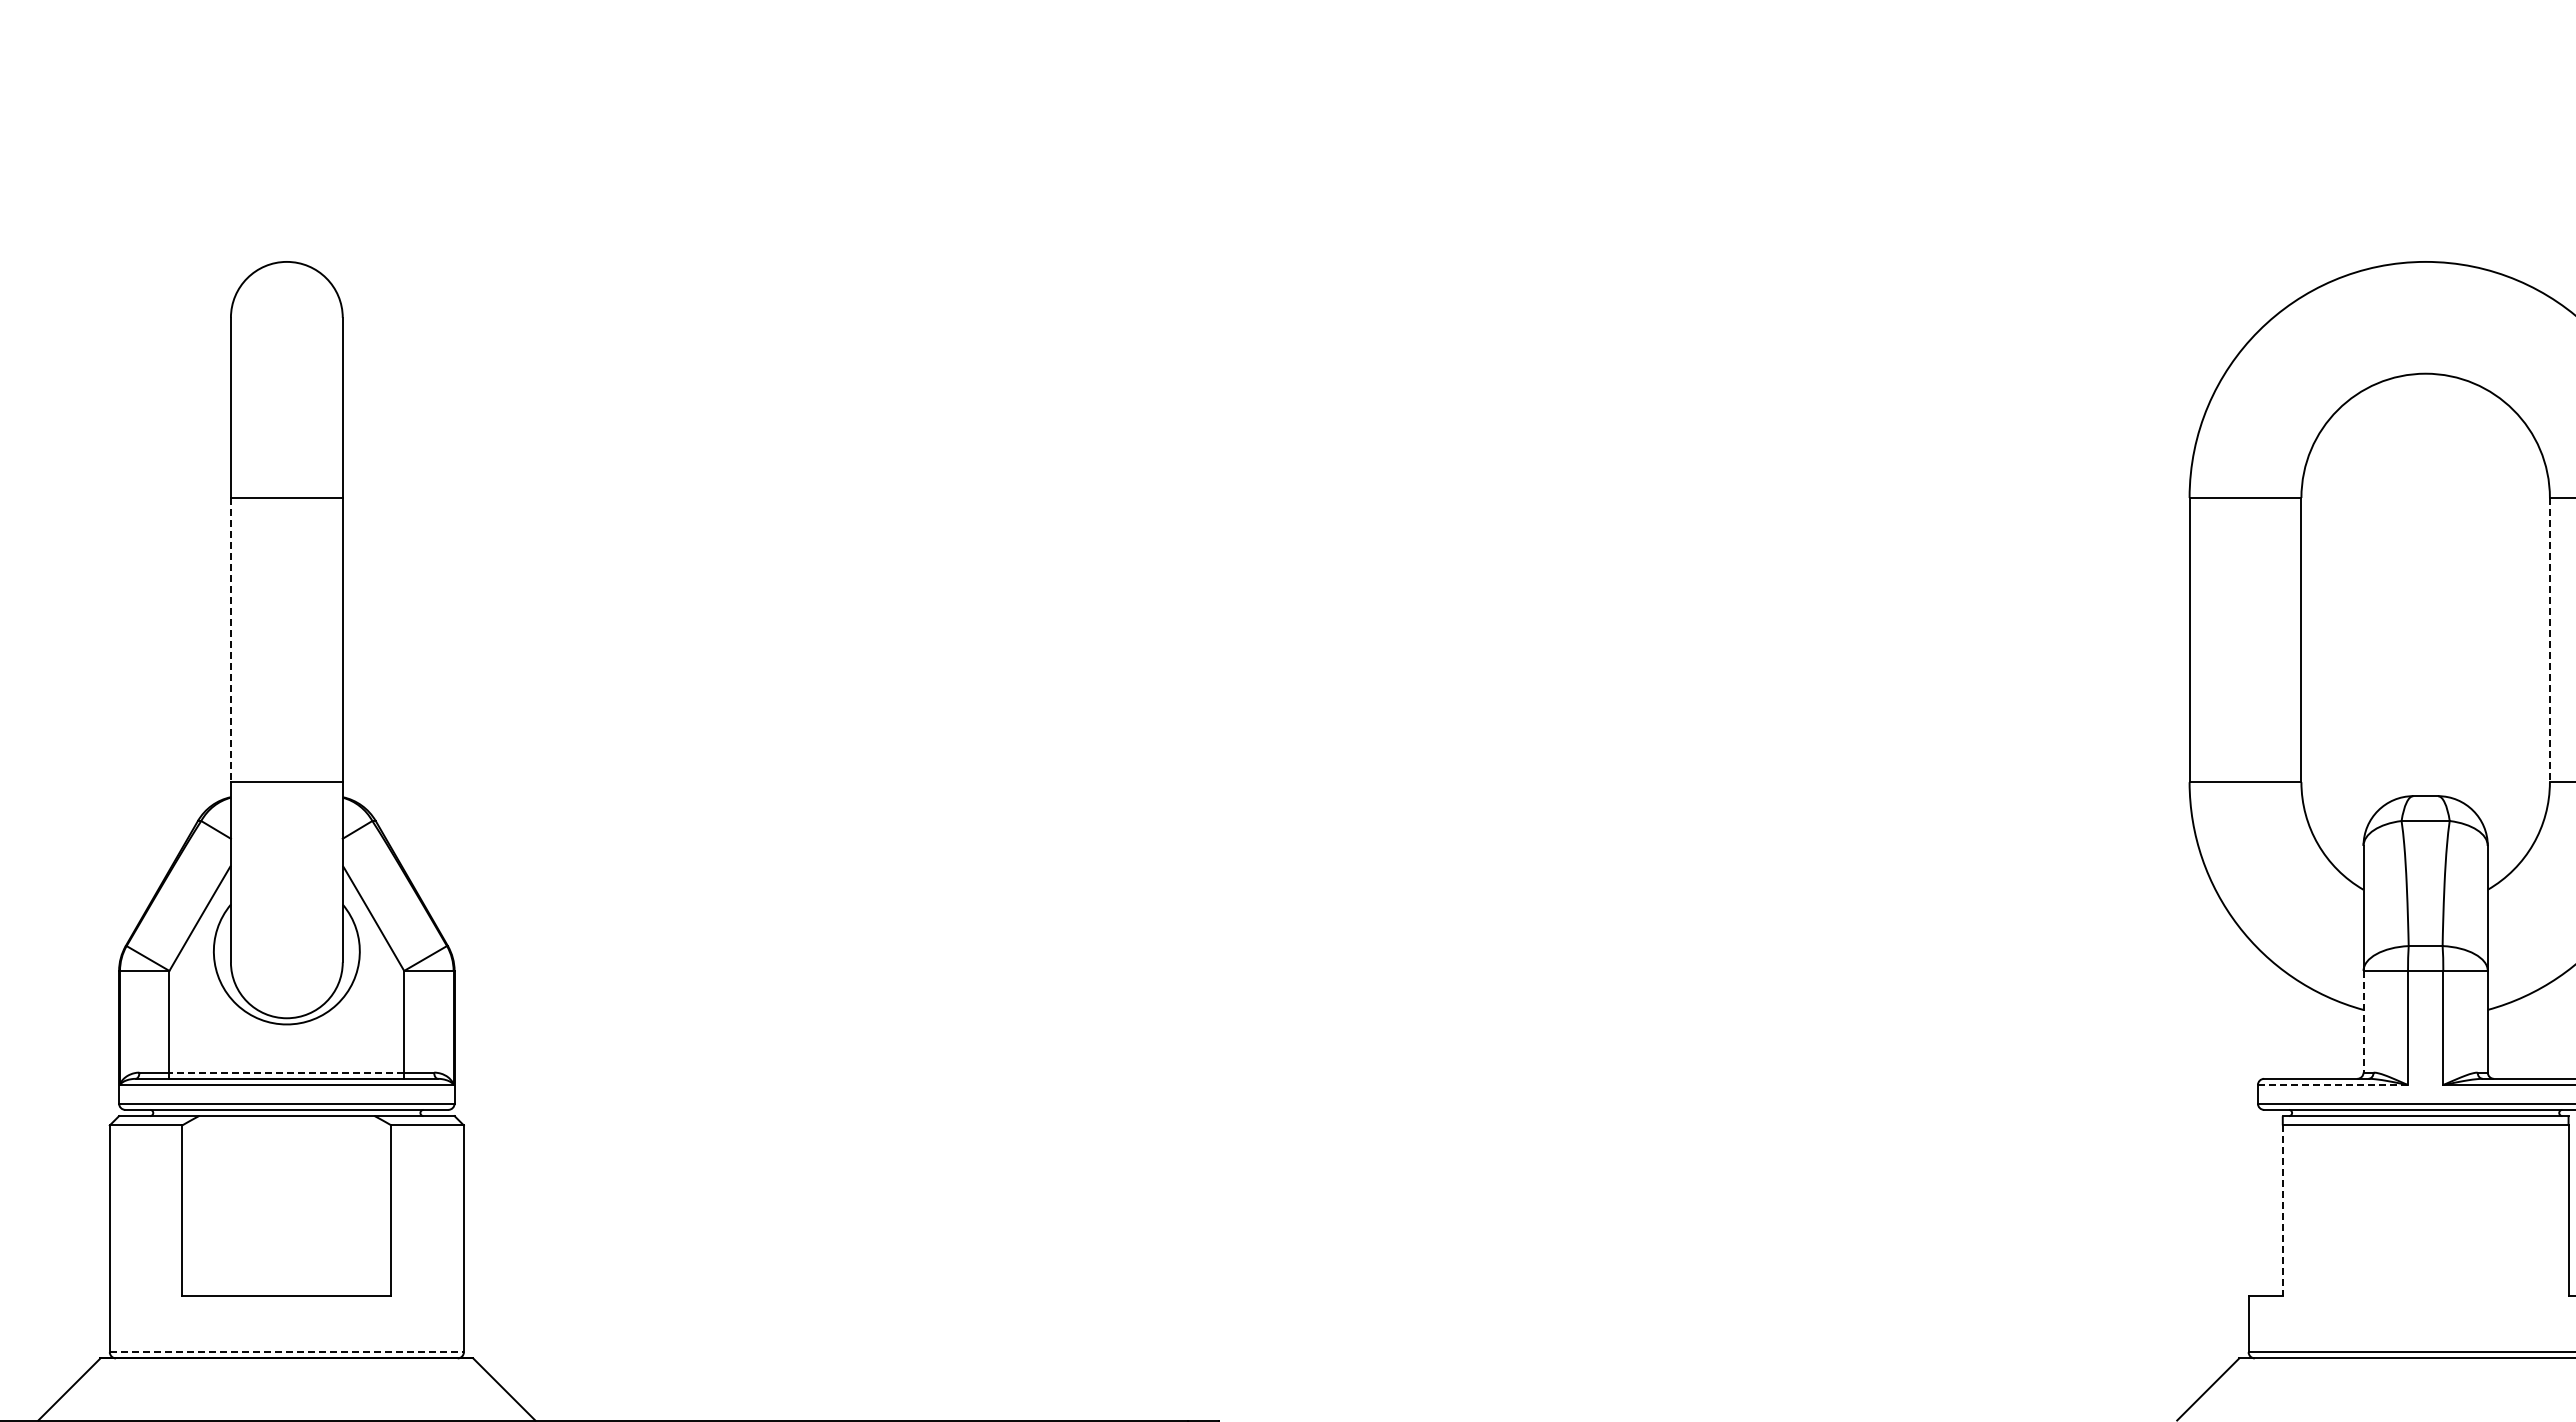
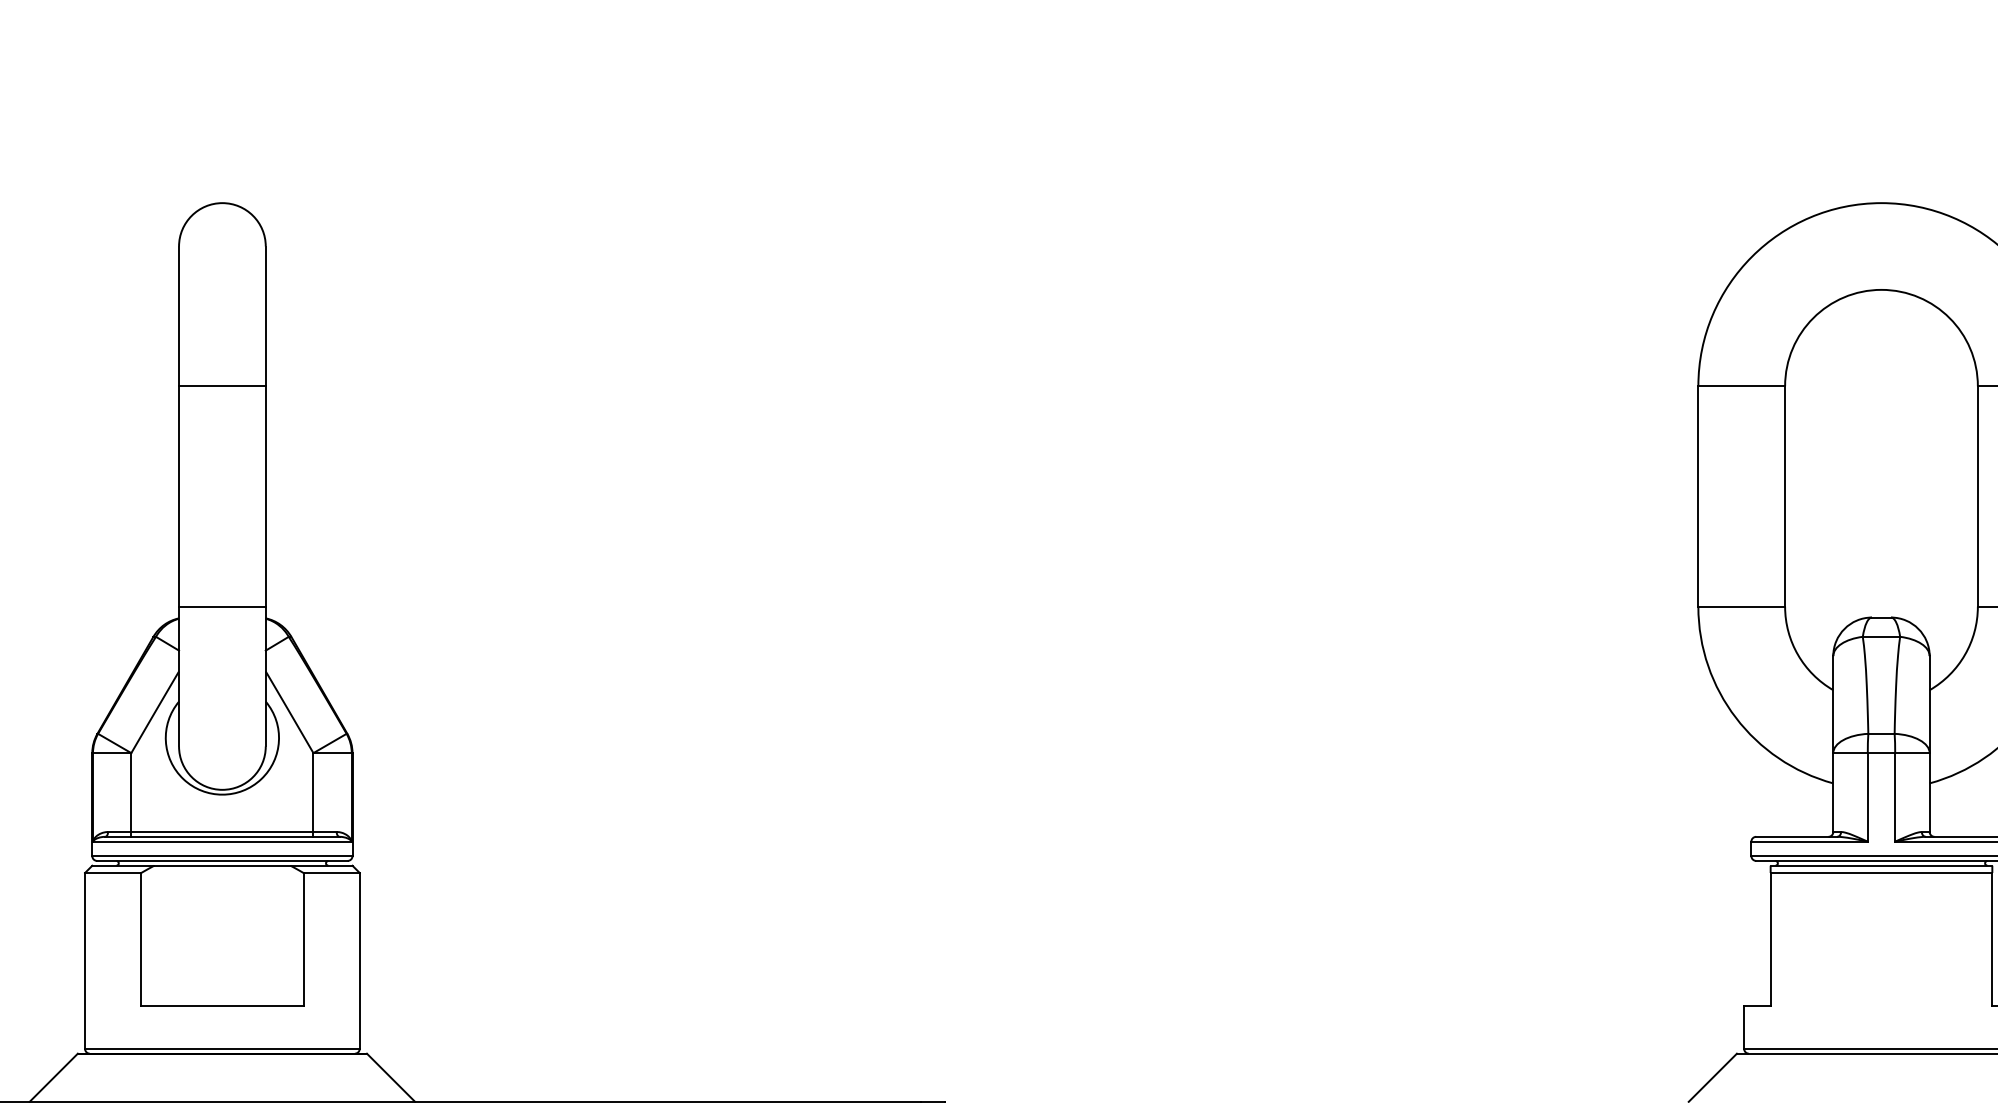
line: (230, 640) -> (178, 496), dashed -> solid
line: (2549, 640) -> (1977, 496), dashed -> solid
line: (2363, 1021) -> (1833, 792), dashed -> solid
line: (286, 1072) -> (222, 831), dashed -> solid
line: (2332, 1085) -> (1809, 841), dashed -> solid
line: (2282, 1211) -> (1770, 939), dashed -> solid
line: (287, 1352) -> (222, 1049), dashed -> solid

